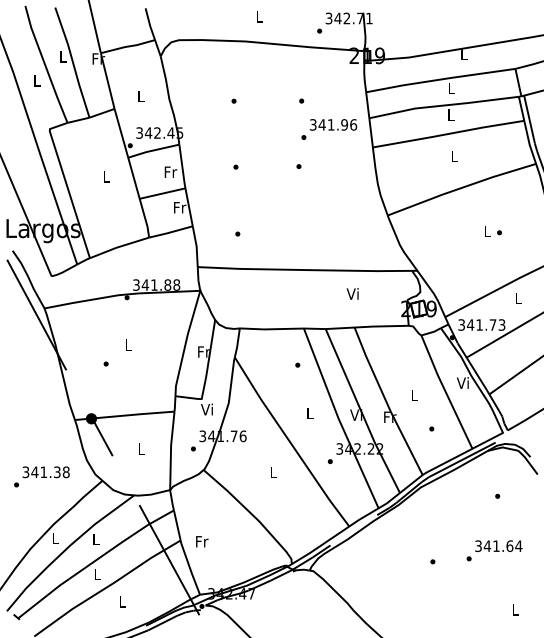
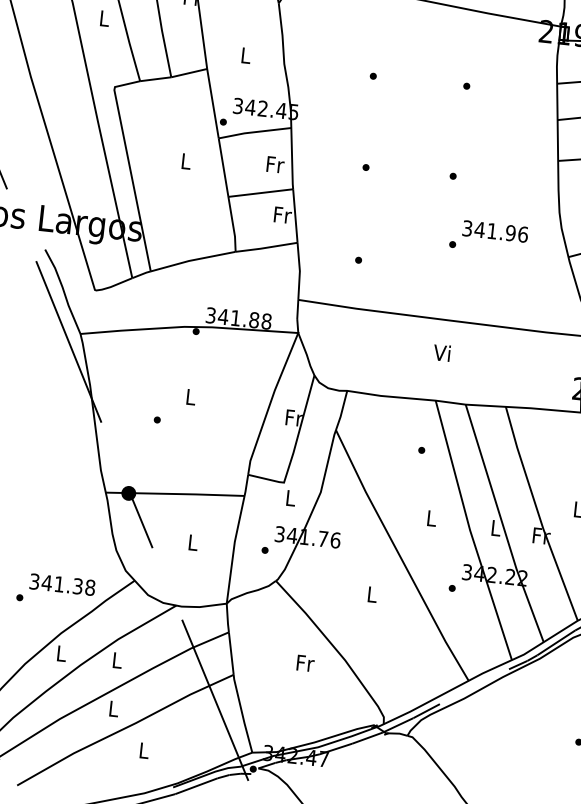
text: (329, 129) -> (489, 237), moved
text: (352, 293) -> (441, 352), moved
text: (206, 409) -> (289, 497), Vi -> L
text: (356, 414) -> (495, 527), Vi -> L
text: (41, 476) -> (55, 589), moved
text: (202, 541) -> (306, 663), moved

